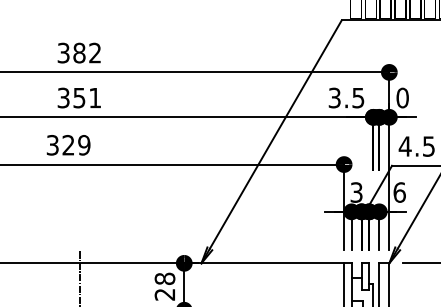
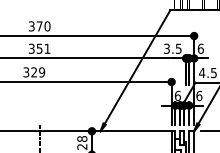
text: (87, 53) -> (43, 26), 382 -> 370
text: (401, 97) -> (200, 48), 0 -> 6
text: (355, 191) -> (177, 95), 3 -> 6

